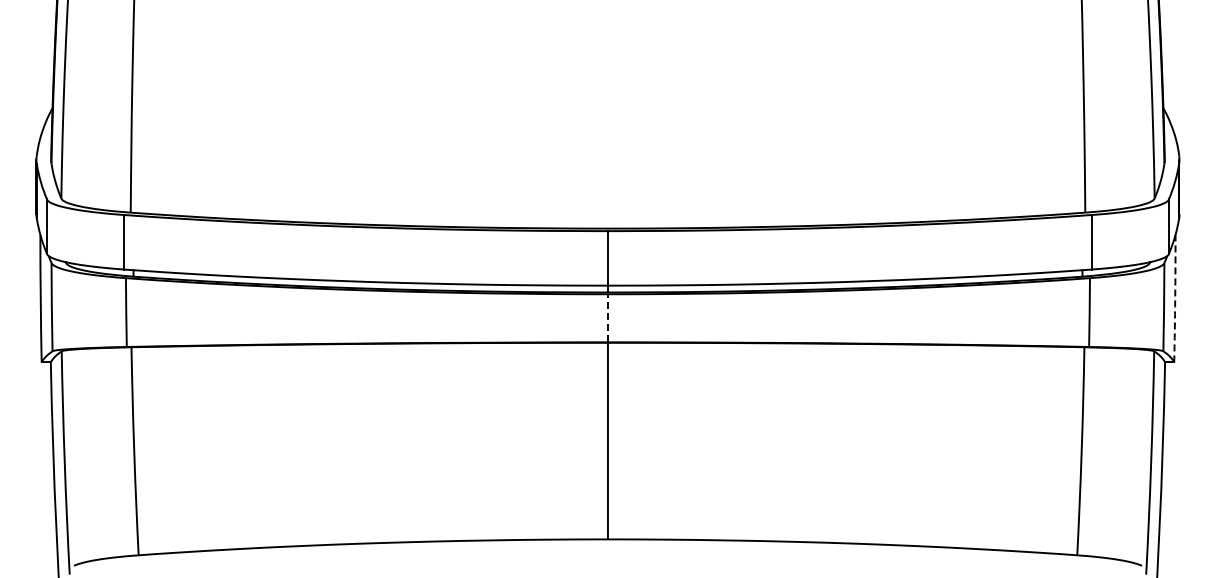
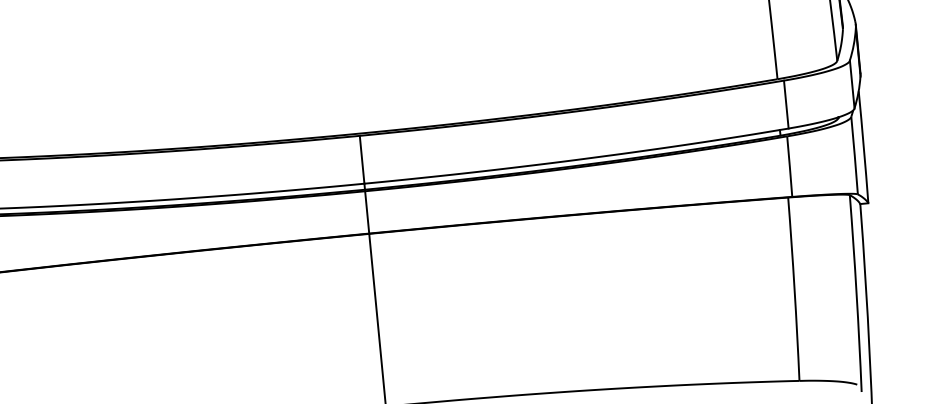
arc: (1175, 298) -> (864, 147), dashed -> solid
line: (607, 317) -> (366, 211), dashed -> solid

